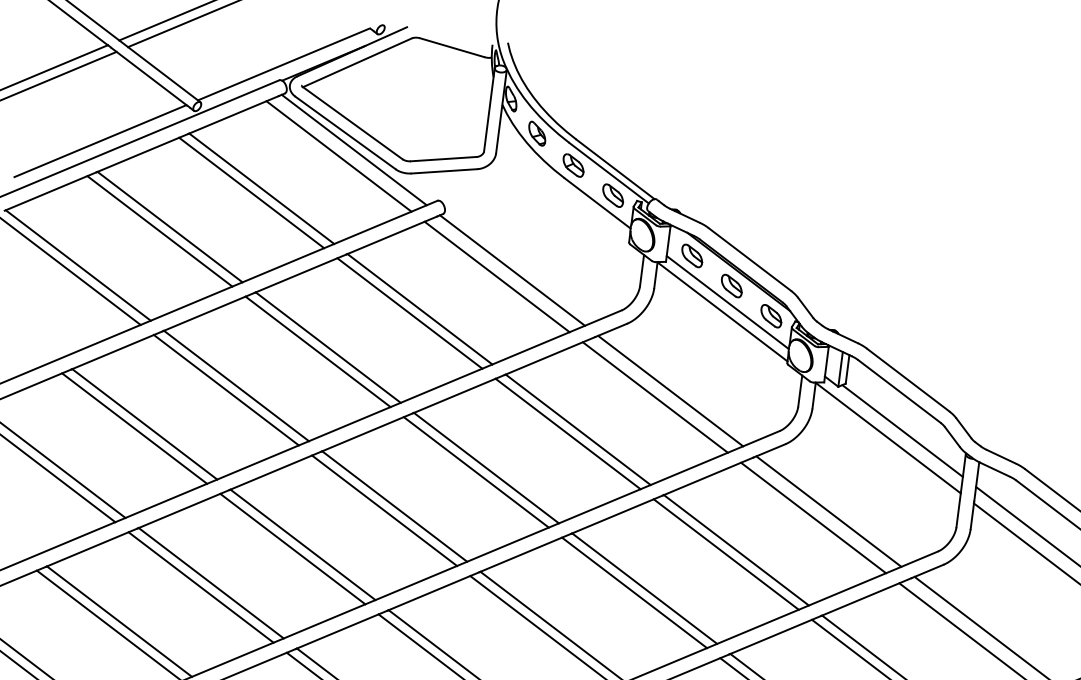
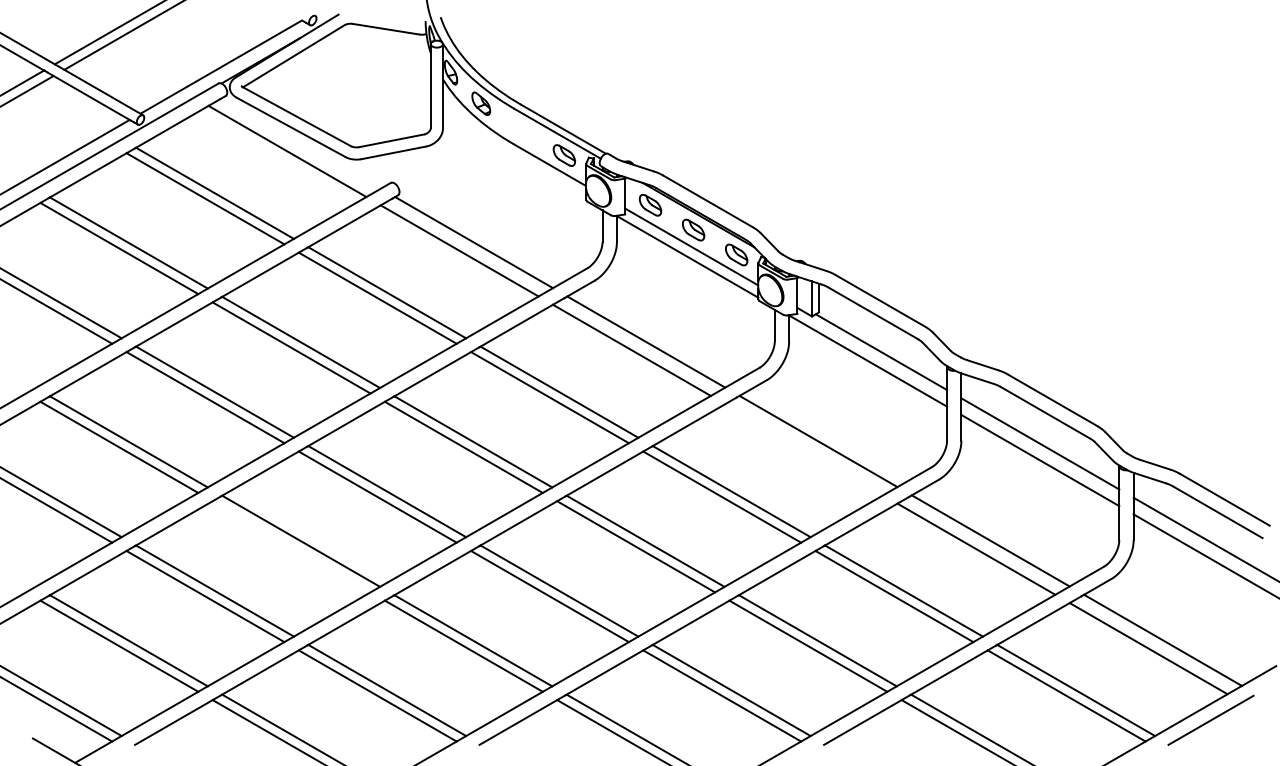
line: (354, 149) -> (301, 142), removed
part: (572, 165) -> (520, 130), removed
line: (813, 517) -> (804, 449), removed
line: (292, 548) -> (291, 546), removed

